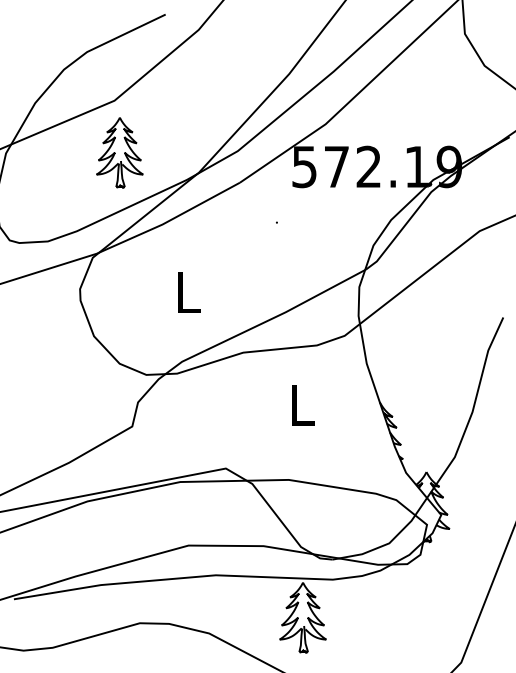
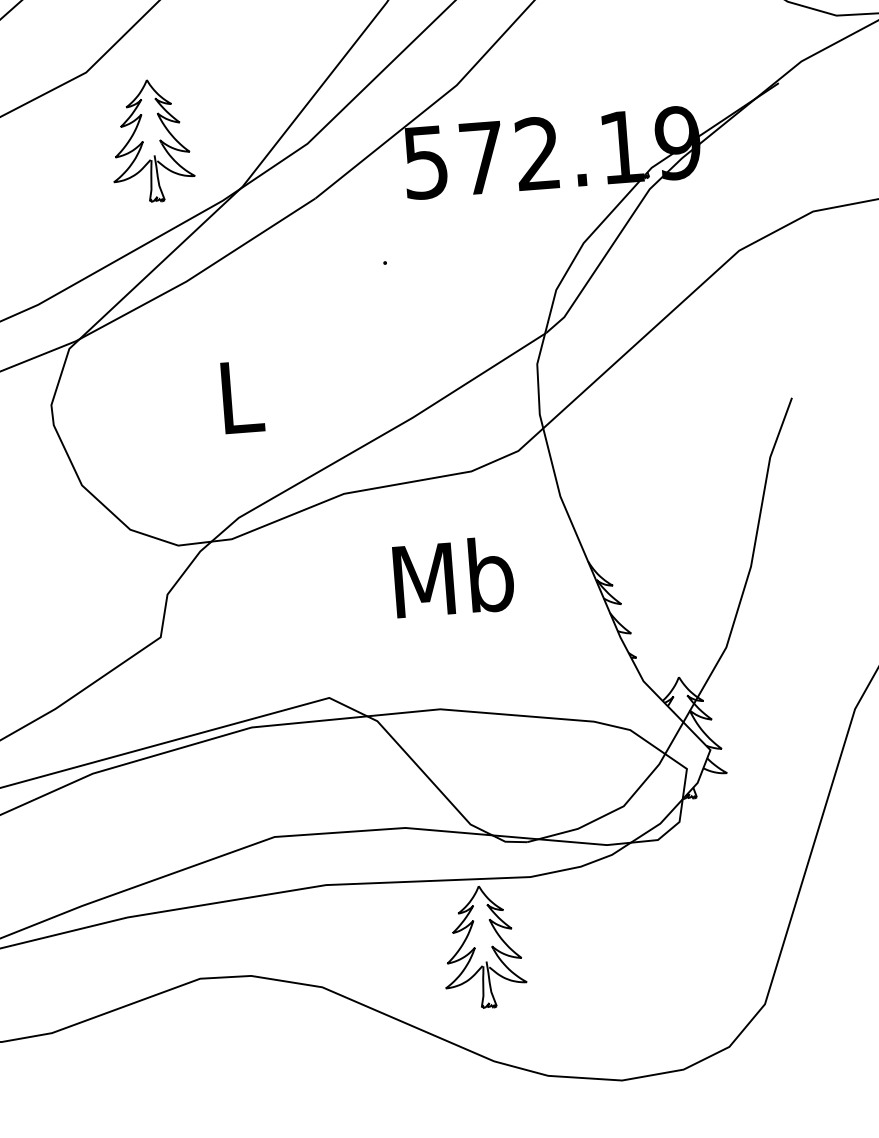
part: (119, 152) -> (150, 140), moved
text: (302, 404) -> (454, 576), L -> Mb

